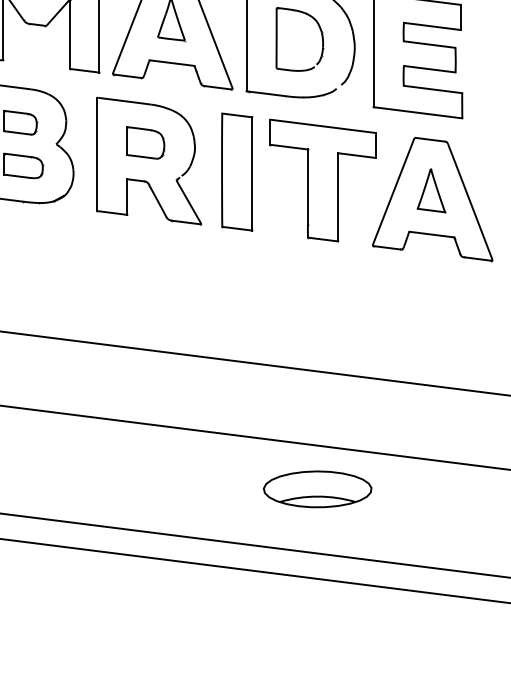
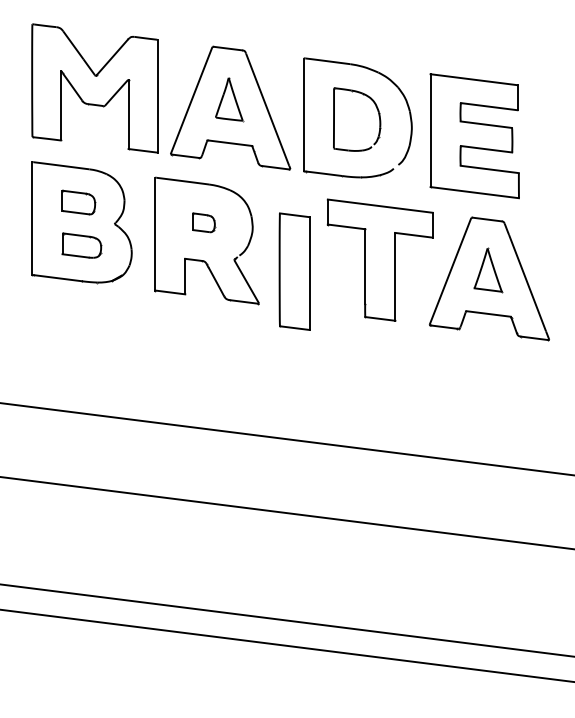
part: (145, 142) -> (203, 222), size x0.6
part: (236, 171) -> (294, 271), moved
part: (317, 489) -> (374, 567), removed

